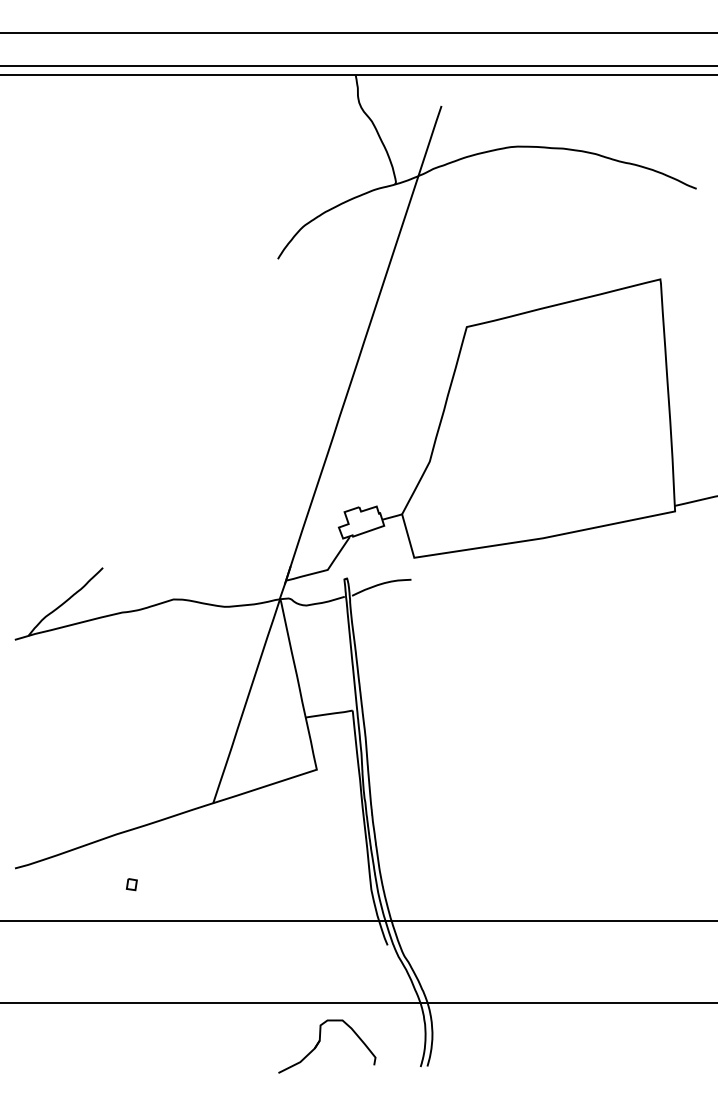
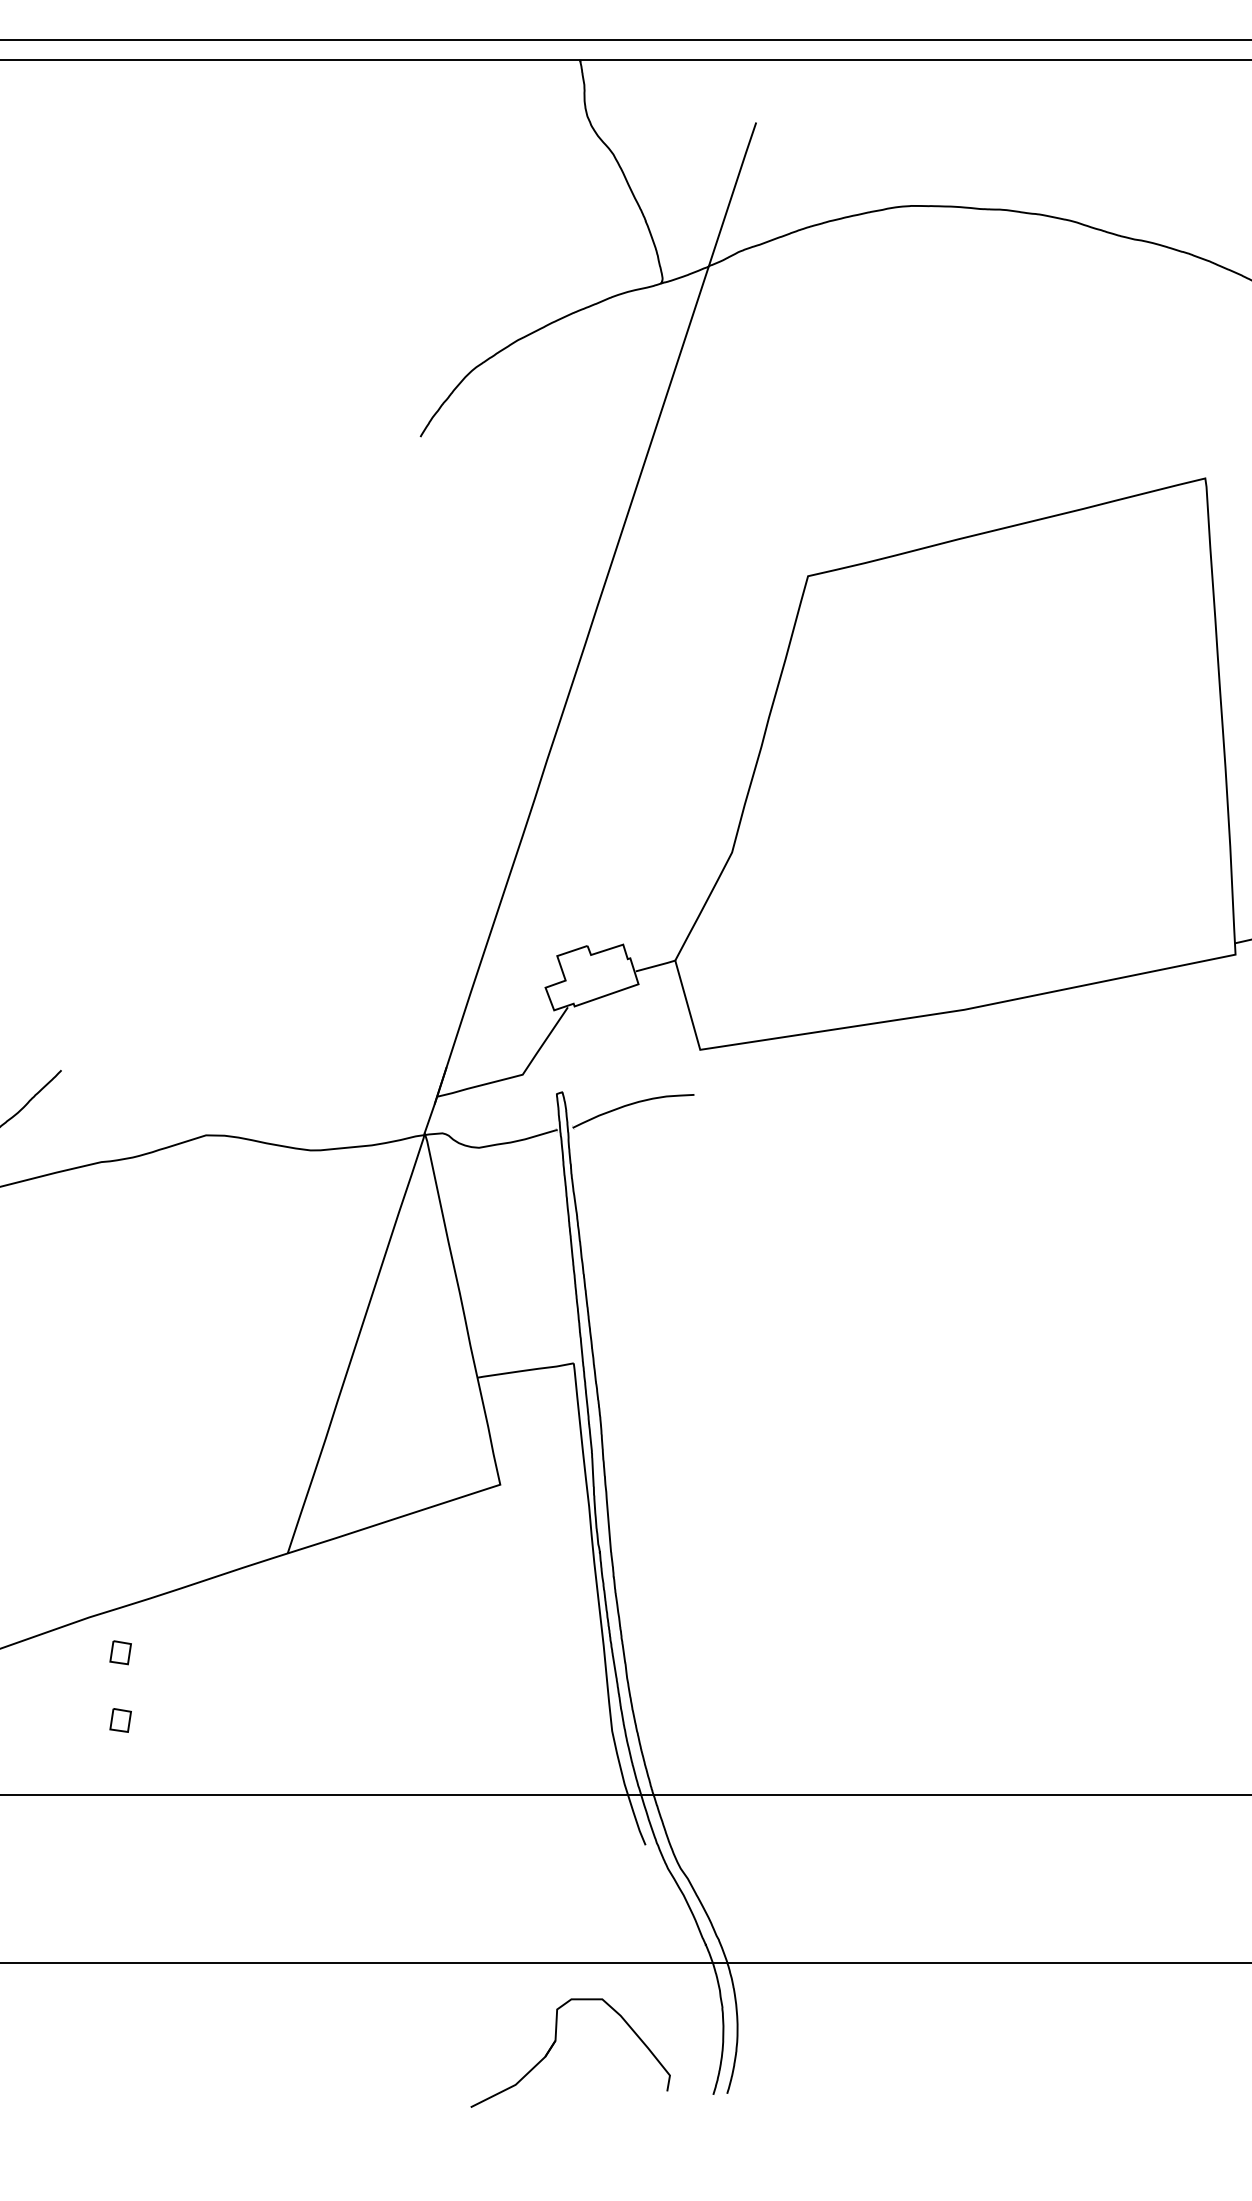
part: (131, 851) -> (119, 1652), added
part: (319, 1043) -> (554, 2046), moved

